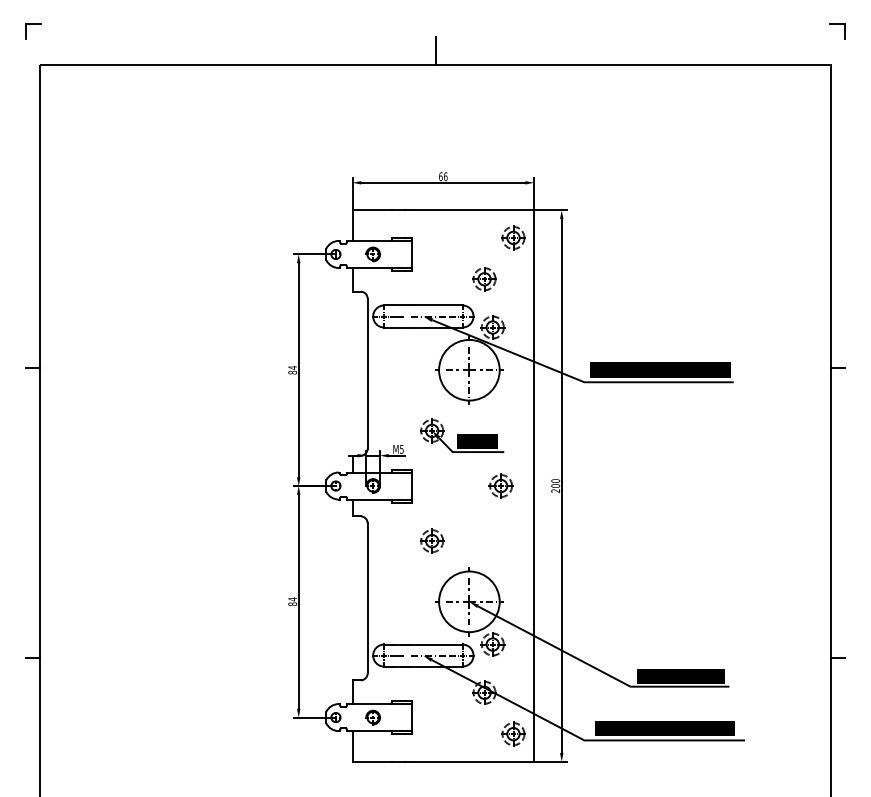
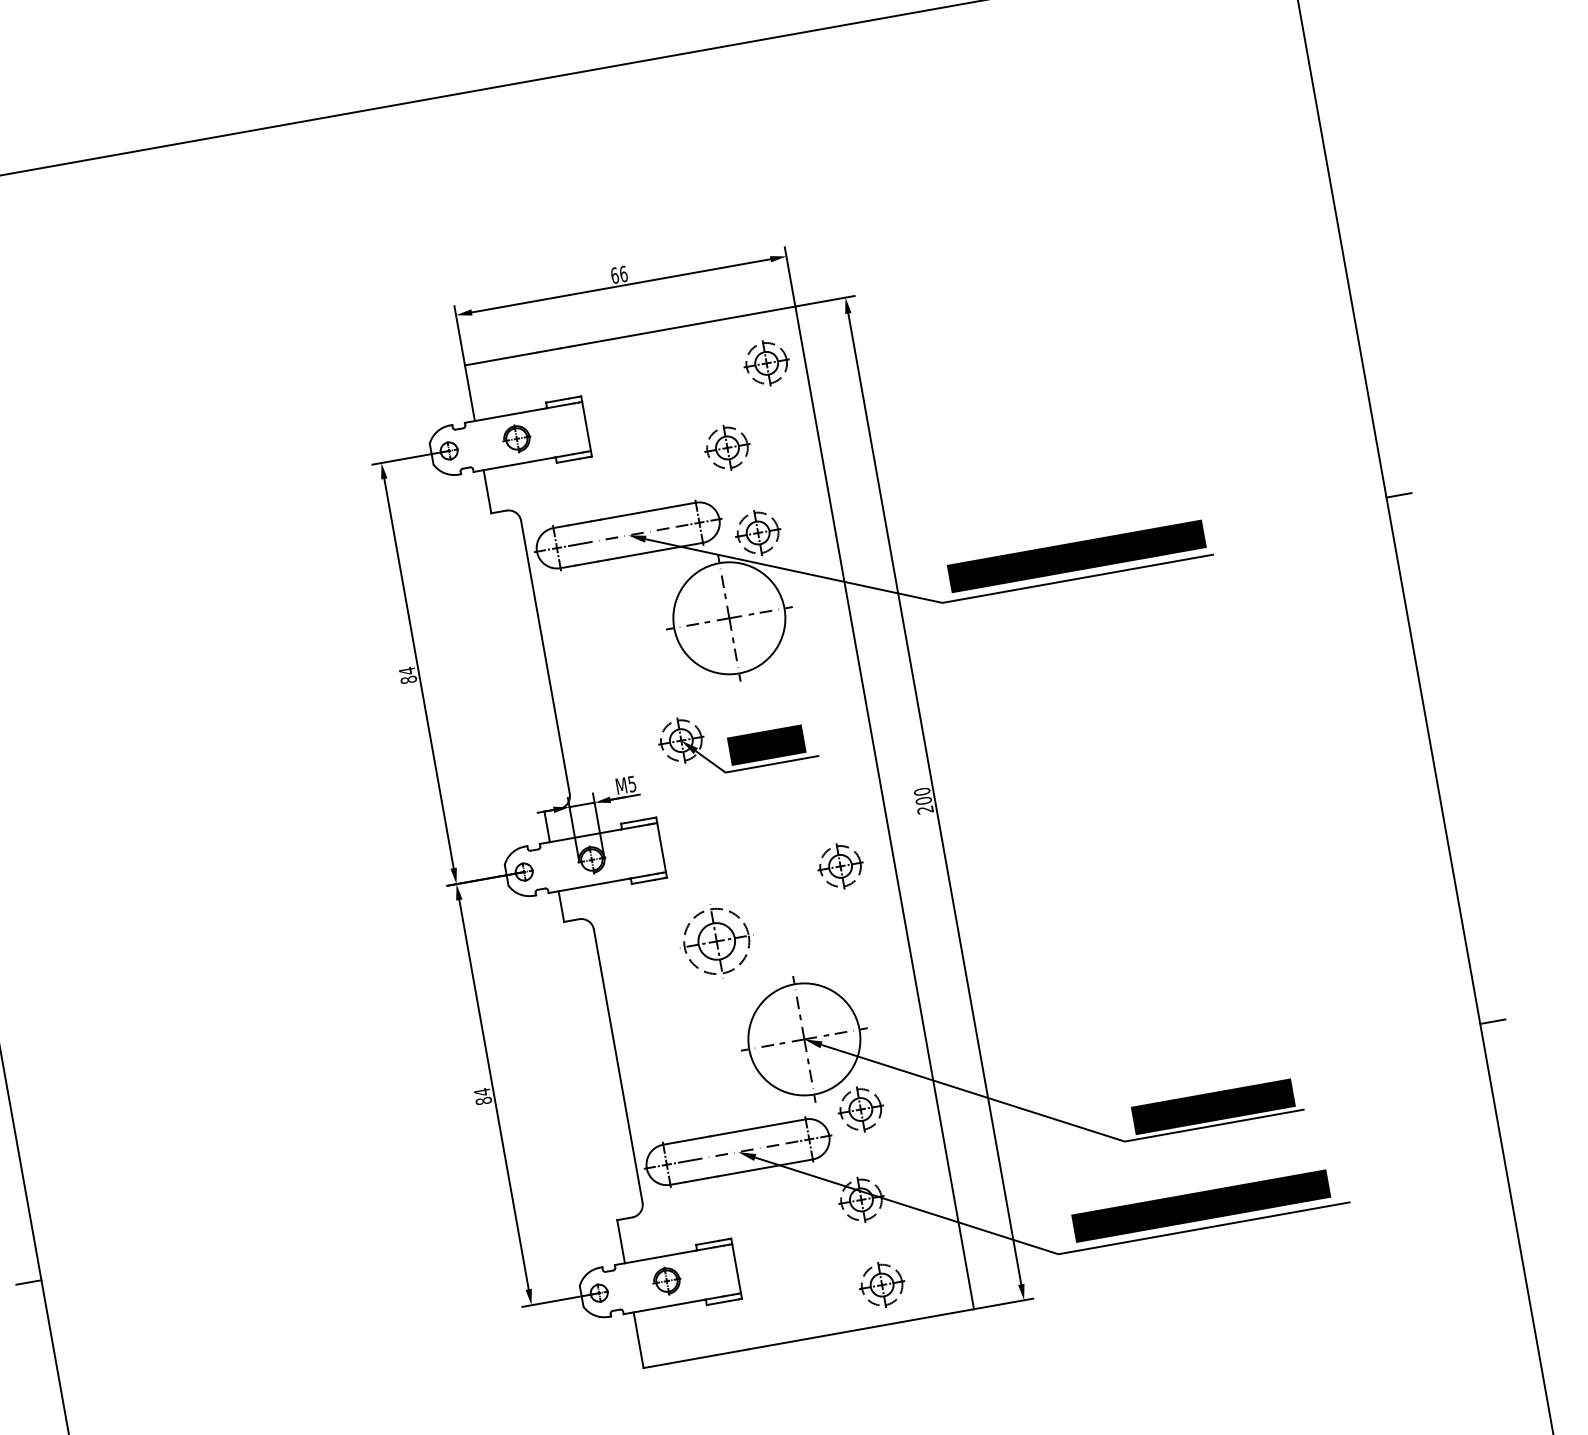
line: (435, 51) -> (564, 49), removed
part: (500, 485) -> (839, 865), moved
part: (432, 540) -> (717, 939), size x1.6
part: (513, 733) -> (881, 1283), moved

